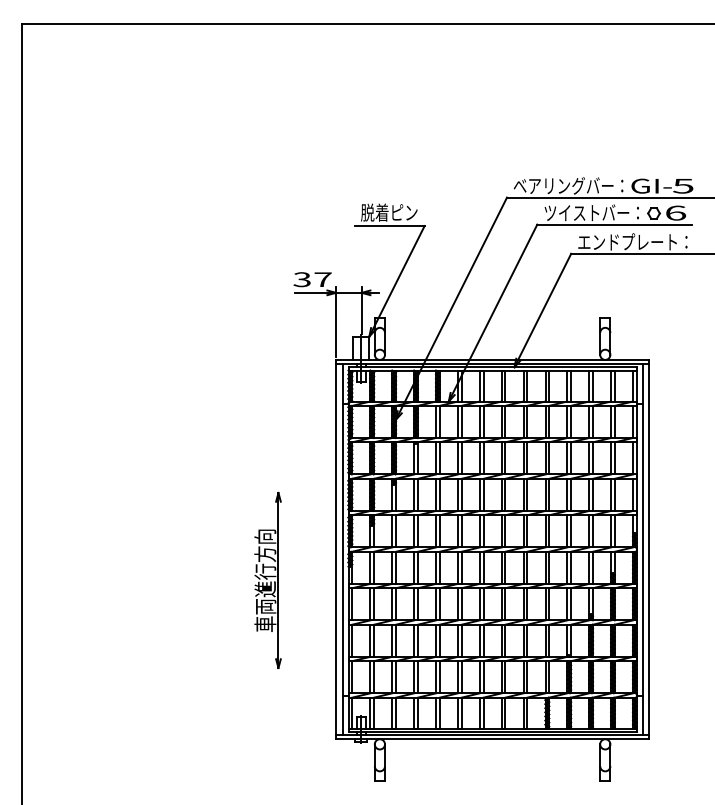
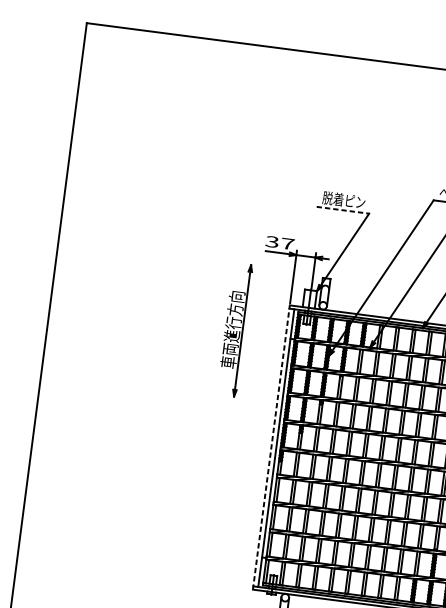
line: (390, 226) -> (343, 210), solid -> dashed
line: (336, 549) -> (271, 447), solid -> dashed
part: (267, 580) -> (234, 329), moved

